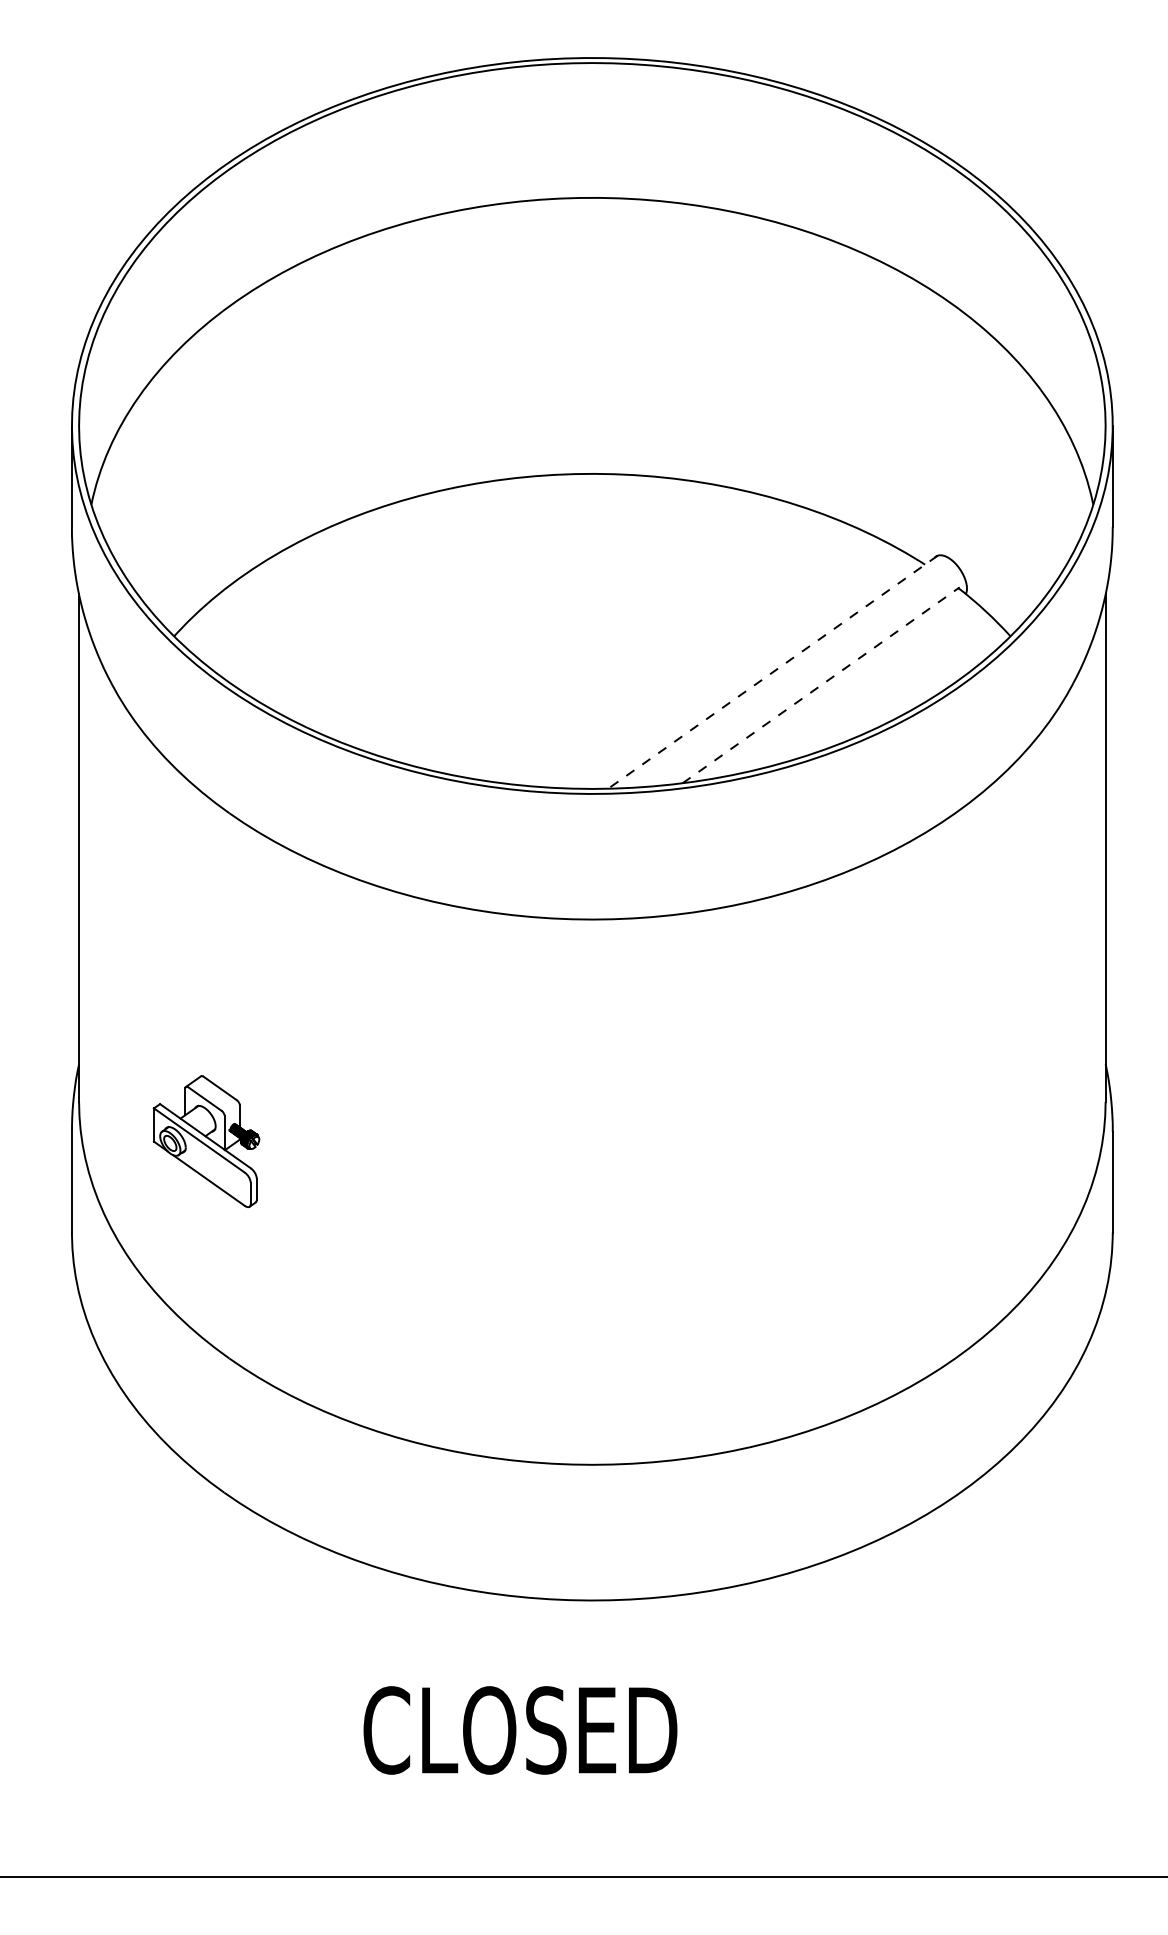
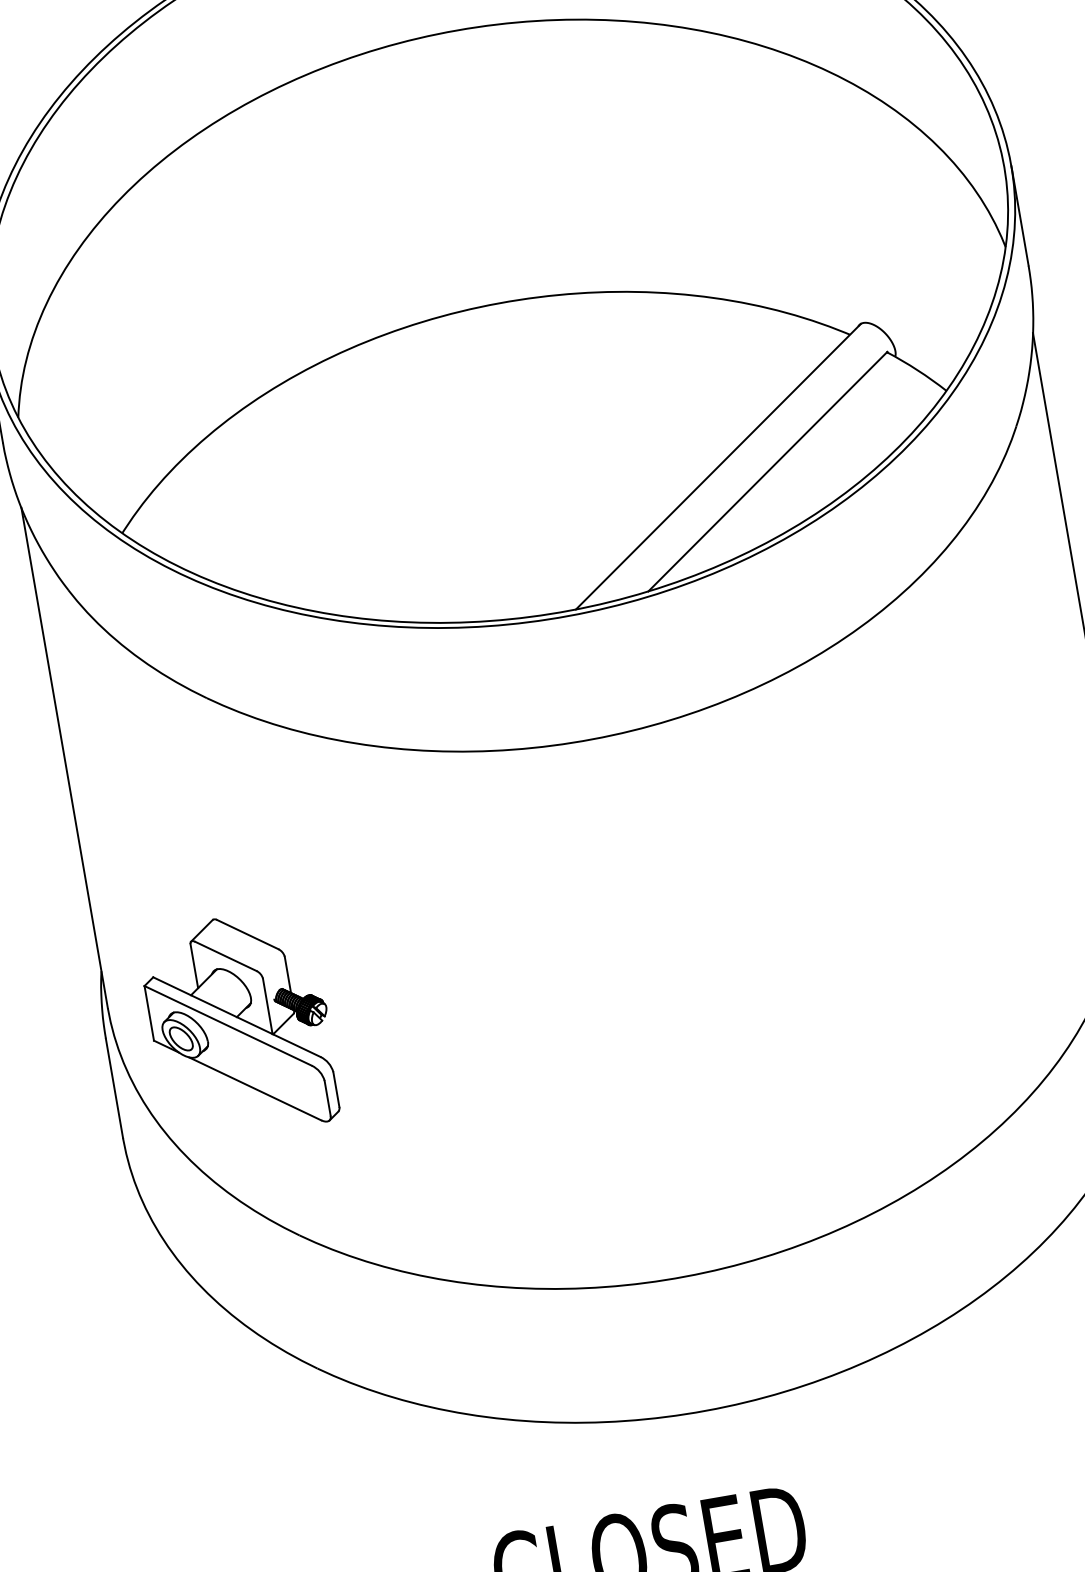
line: (772, 672) -> (718, 467), dashed -> solid
line: (821, 685) -> (768, 471), dashed -> solid
part: (206, 1141) -> (240, 1025), size x1.67

